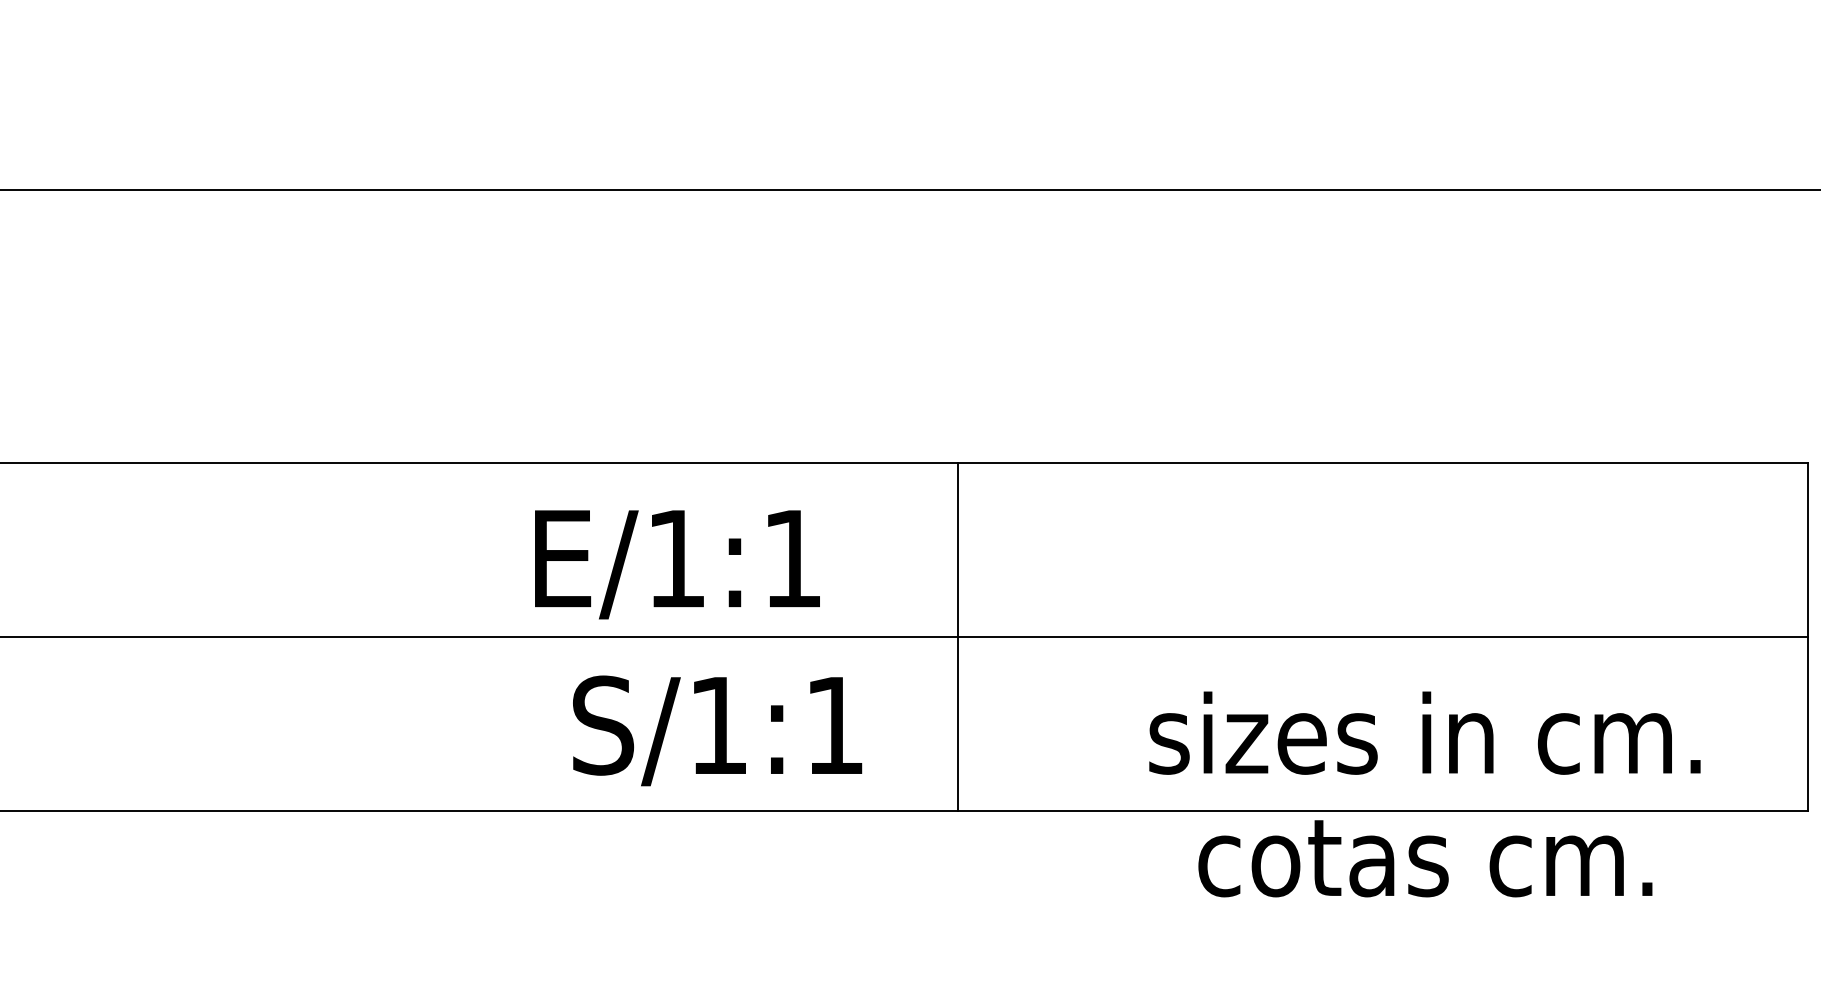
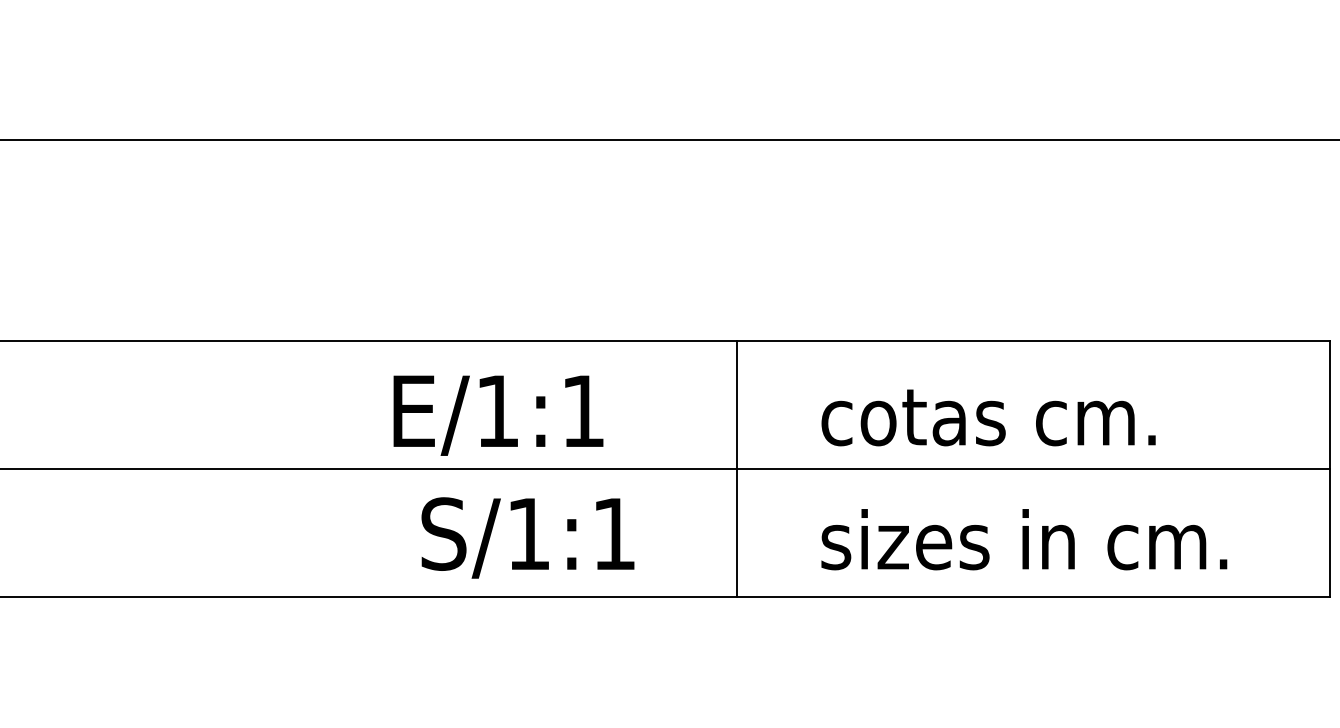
line: (957, 636) -> (736, 468), moved
text: (1424, 732) -> (1024, 539), moved
text: (1425, 858) -> (988, 417), moved

